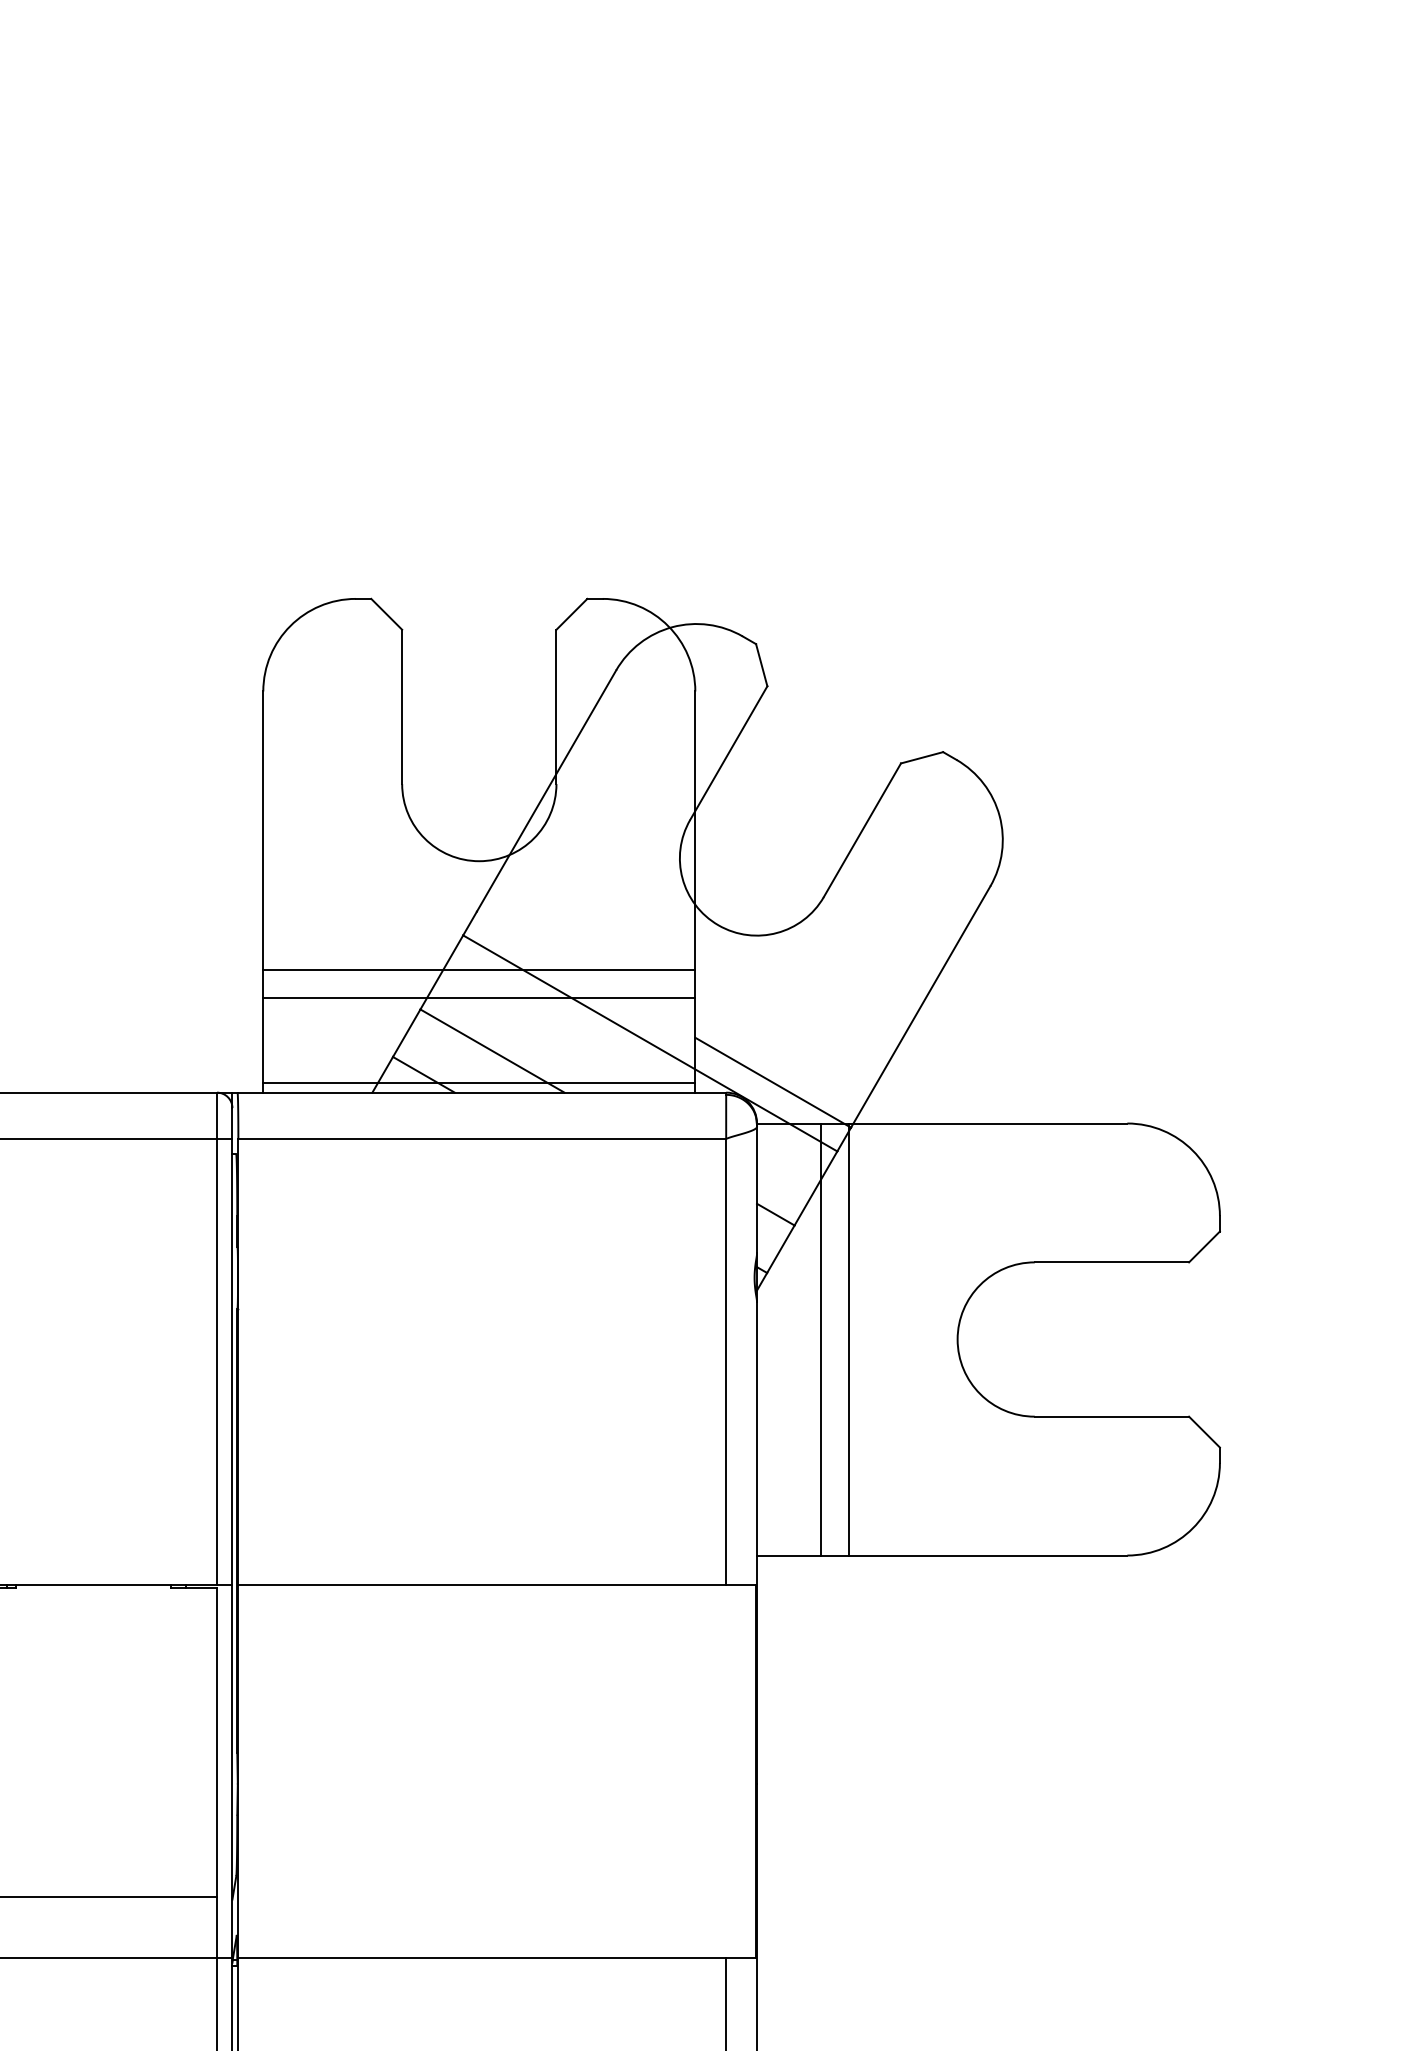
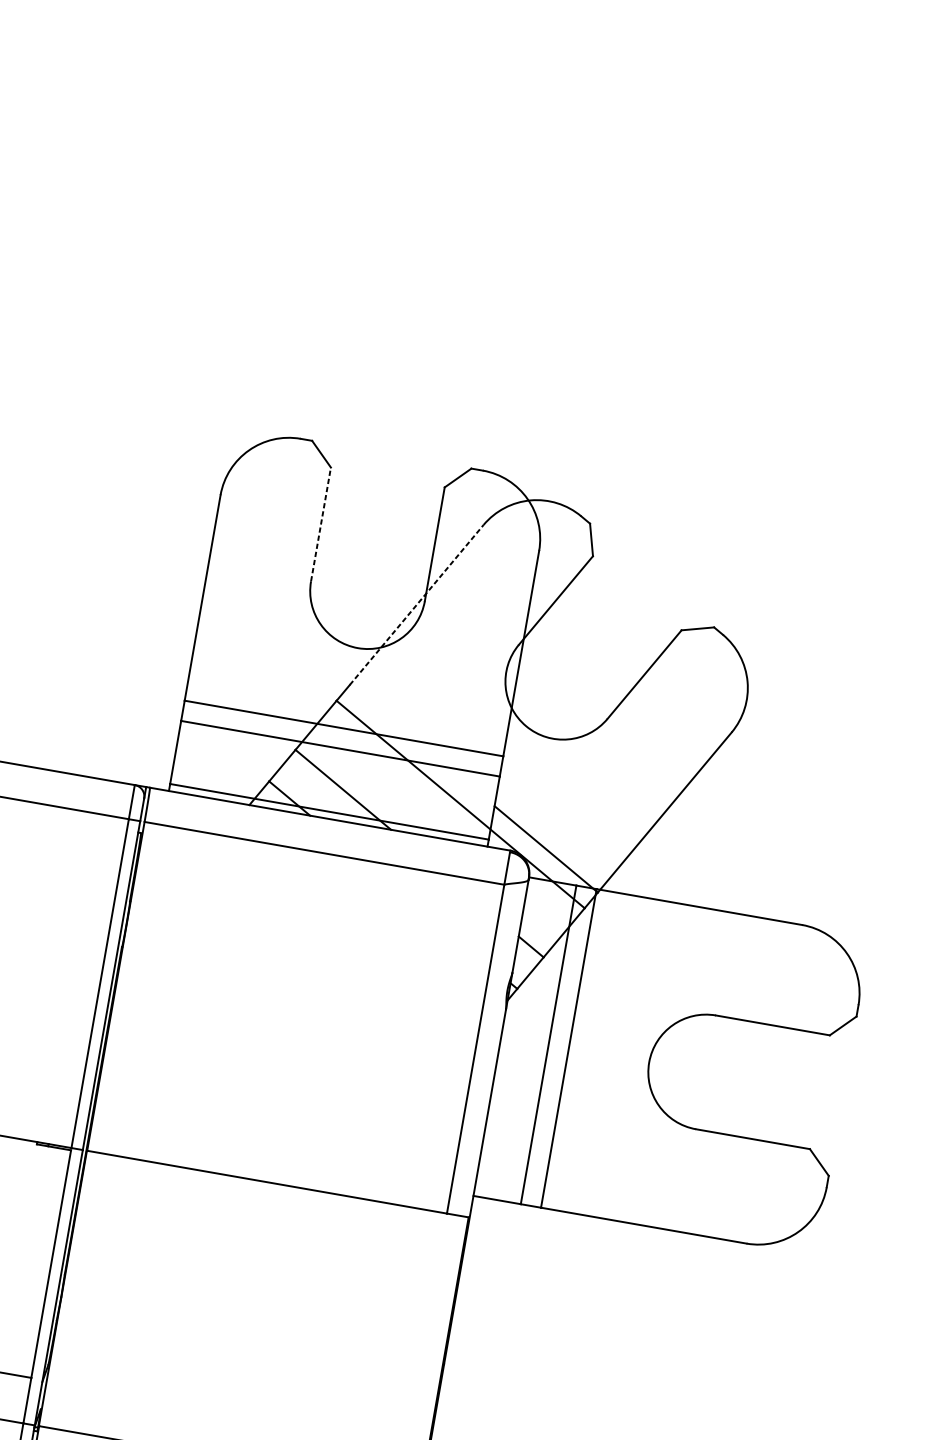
line: (402, 706) -> (321, 524), solid -> dashed
line: (546, 790) -> (416, 604), solid -> dashed

